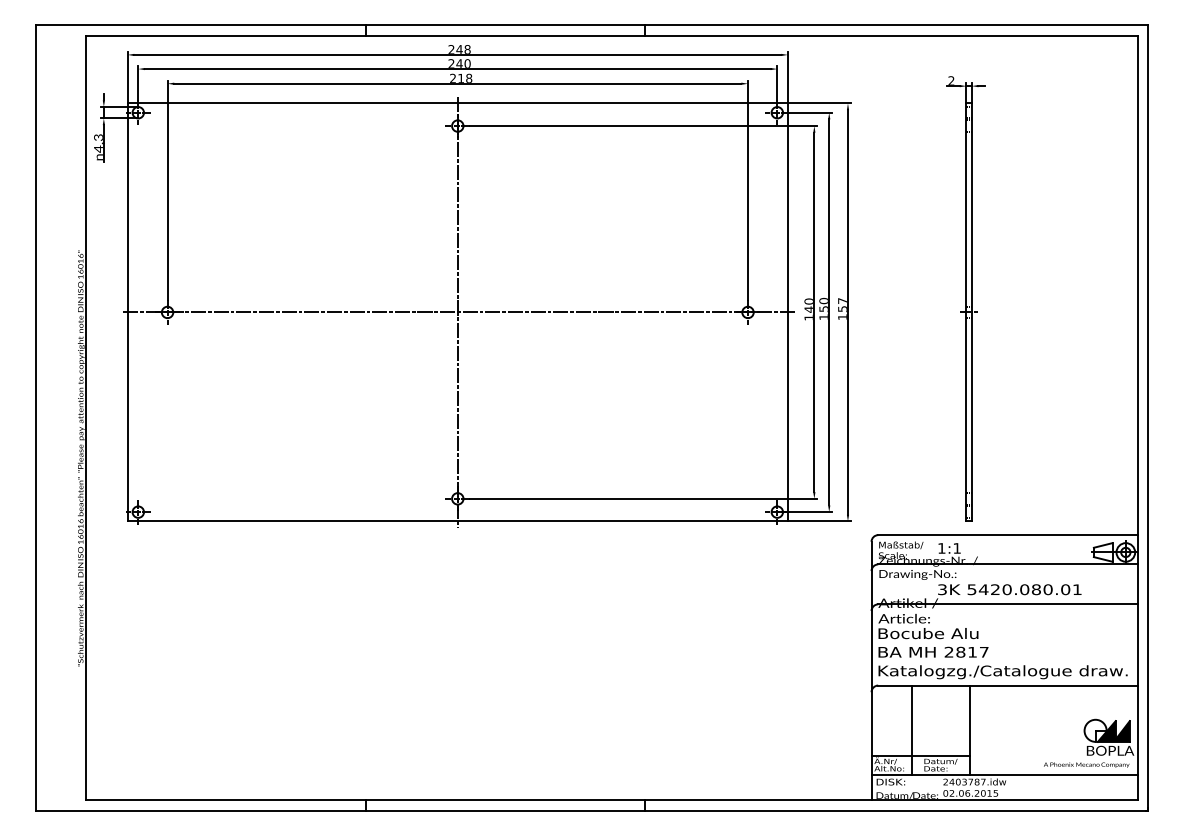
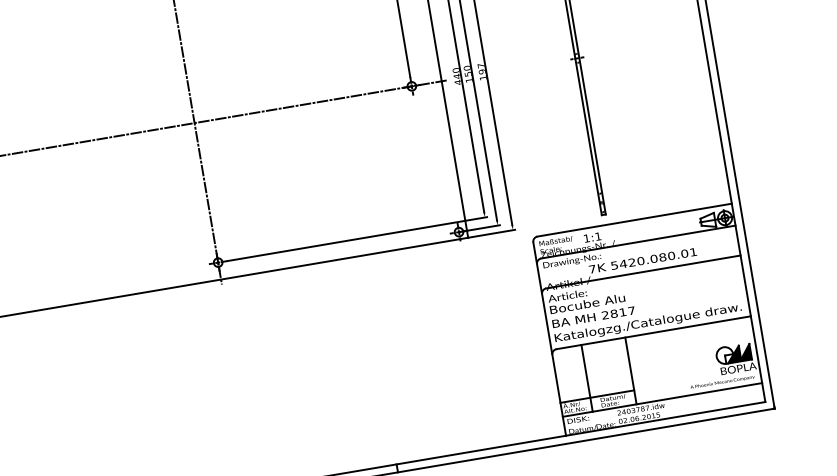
text: (842, 309) -> (482, 72), 157 -> 197
text: (808, 317) -> (457, 82), 140 -> 440
text: (942, 589) -> (592, 269), 3K -> 7K

